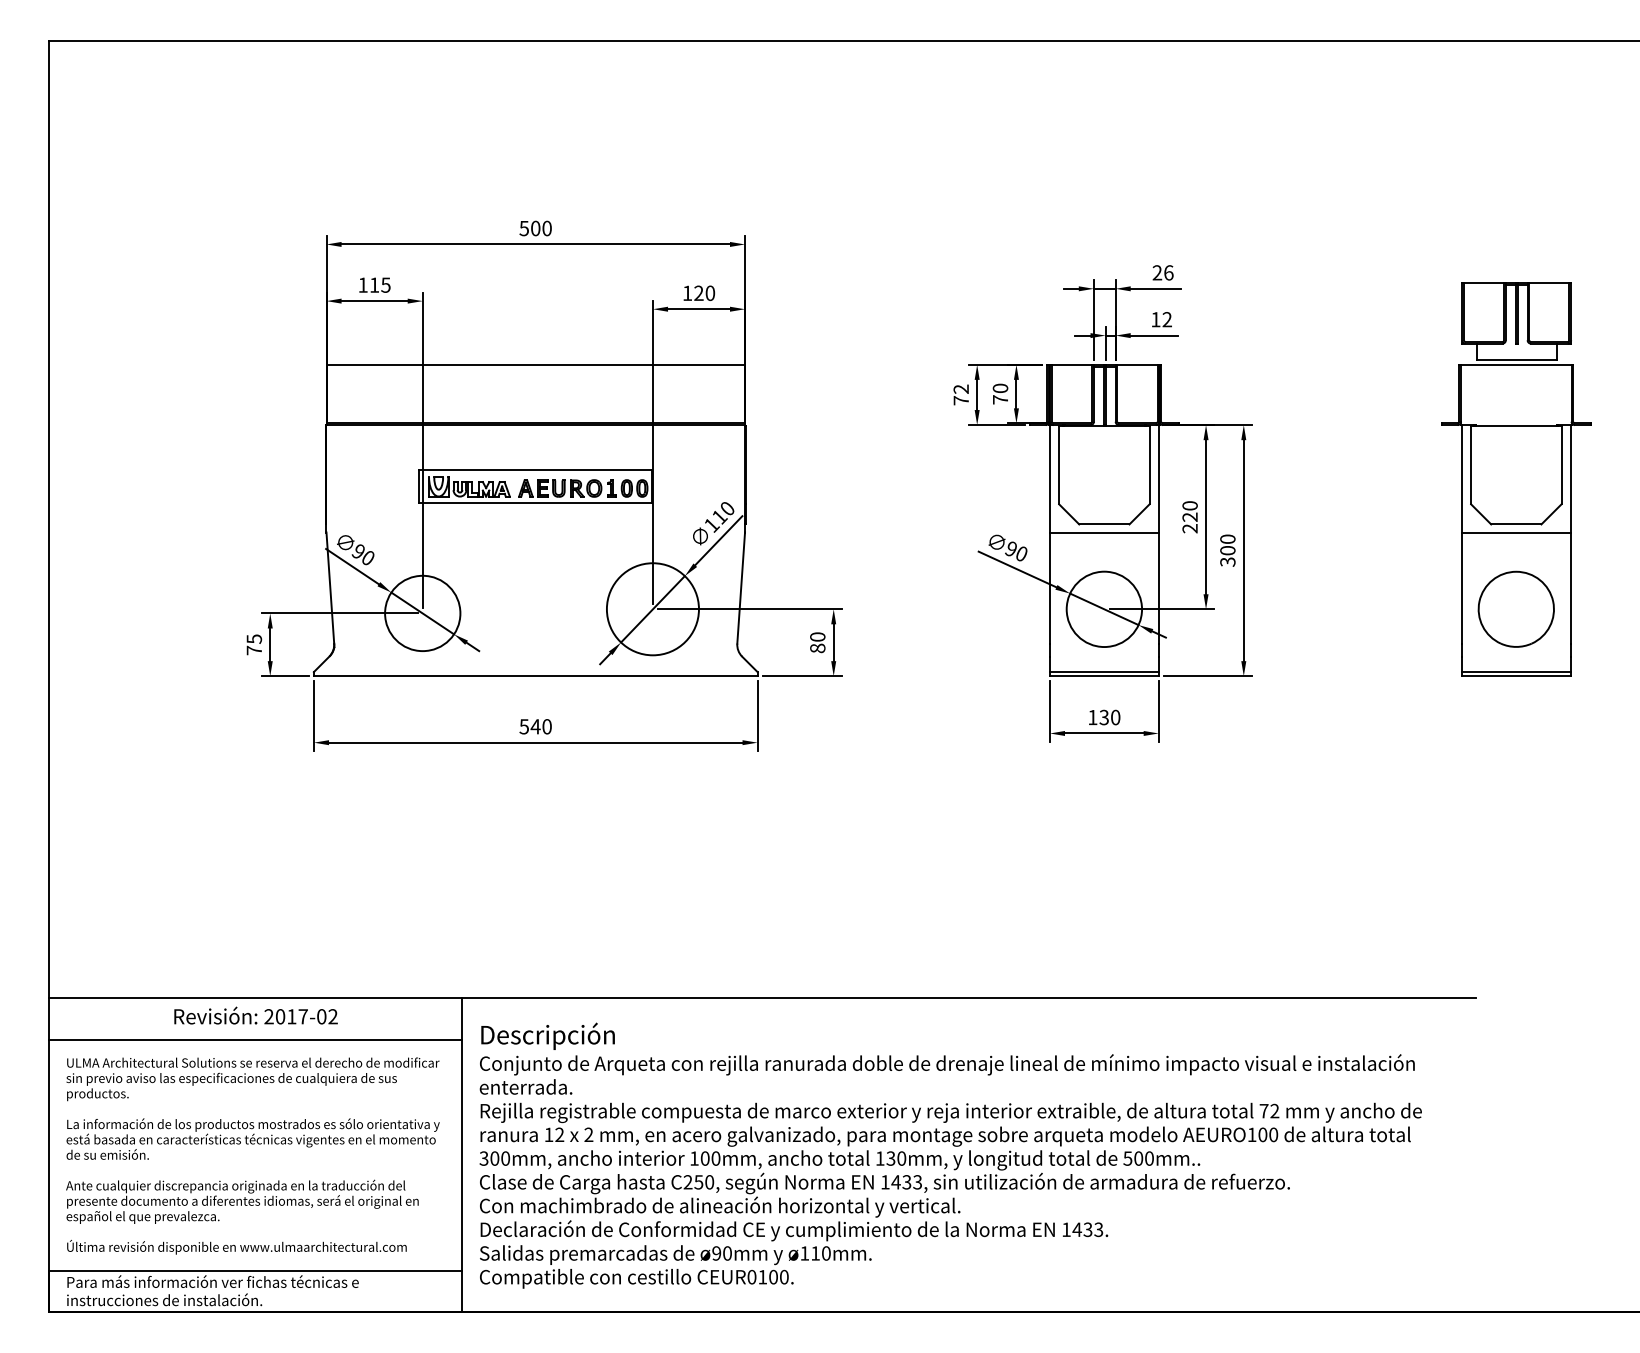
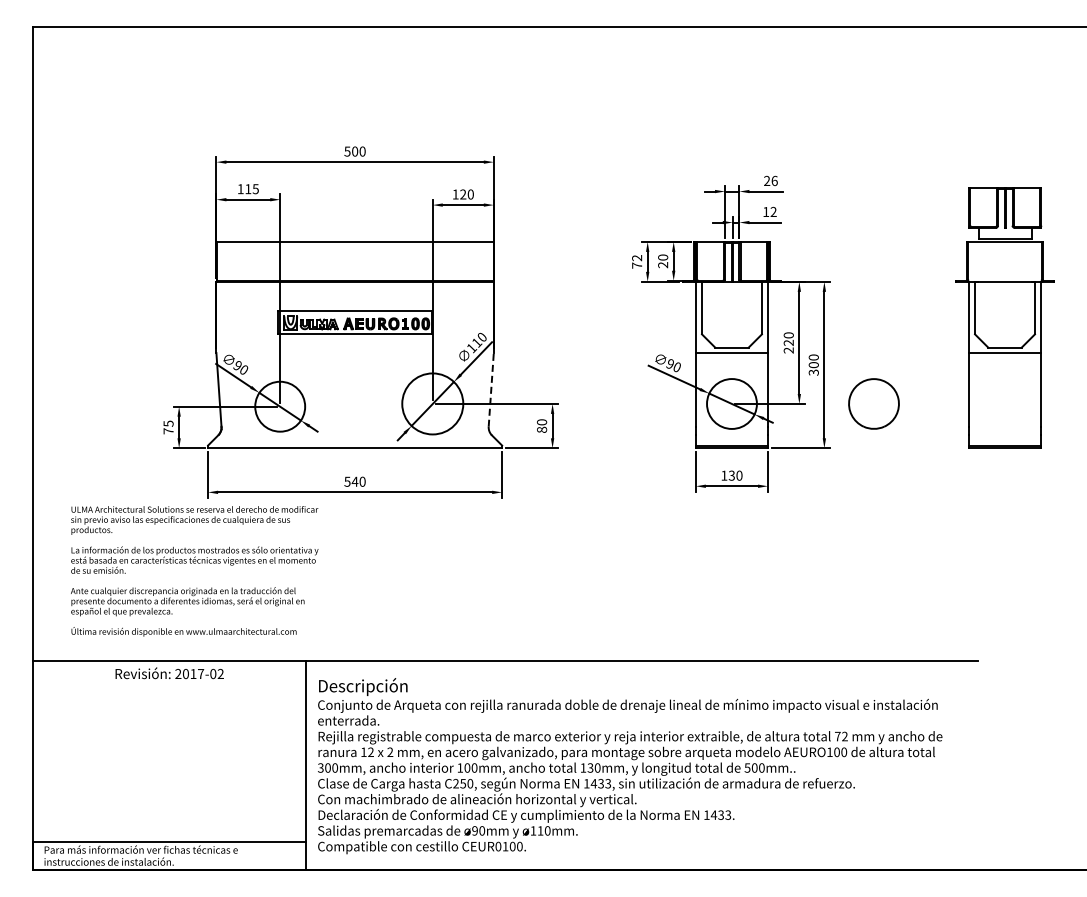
text: (1001, 400) -> (663, 265), 70 -> 20
line: (741, 587) -> (491, 389), solid -> dashed
part: (1515, 608) -> (873, 403), moved
line: (255, 1040) -> (169, 689), removed
text: (252, 1156) -> (194, 571), moved

